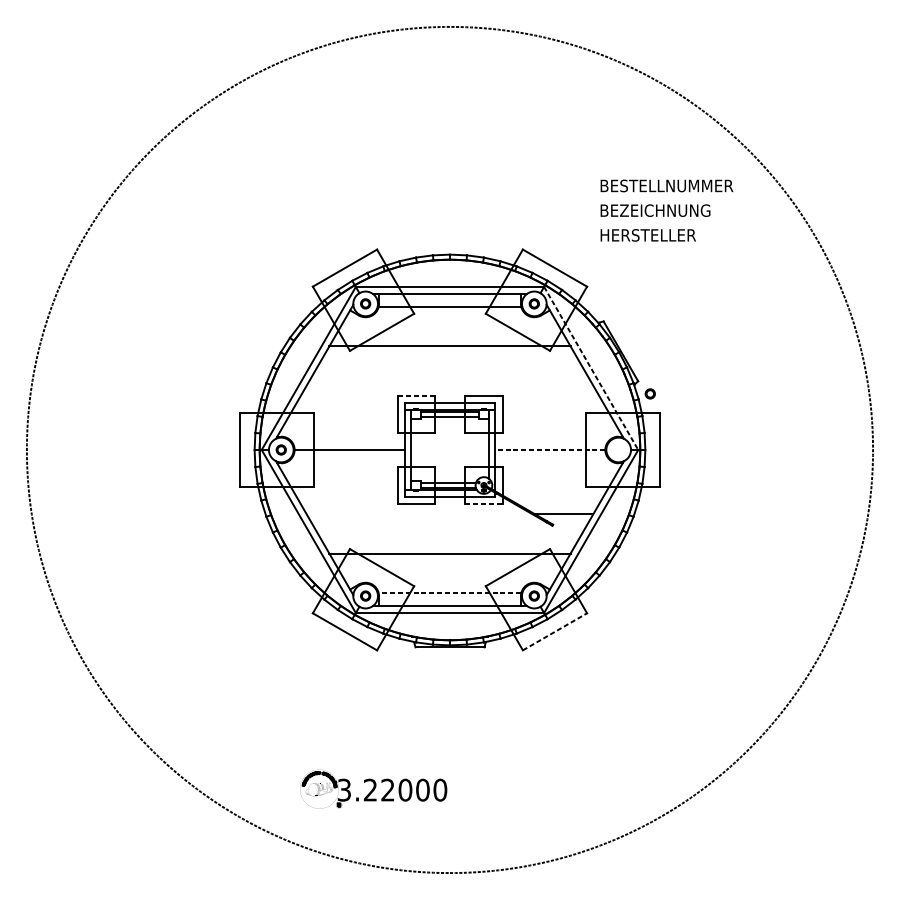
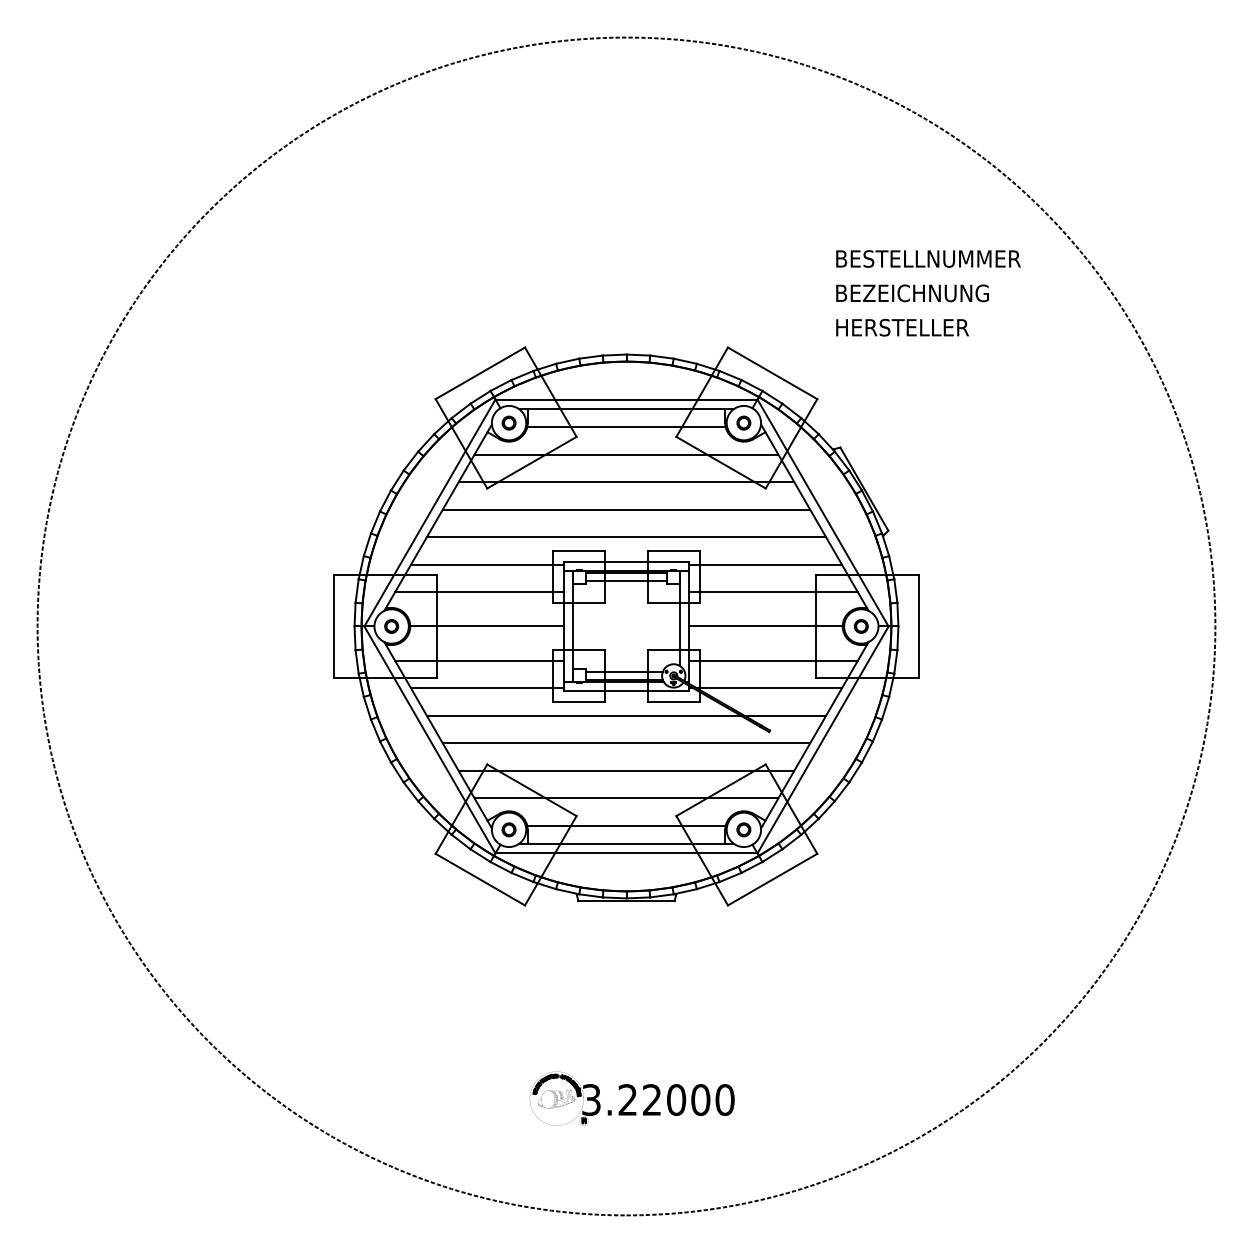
line: (450, 326) -> (626, 454), added
line: (450, 365) -> (626, 509), added
line: (591, 368) -> (823, 513), dashed -> solid
line: (450, 386) -> (626, 537), added
part: (649, 393) -> (860, 626), moved
line: (416, 396) -> (579, 551), dashed -> solid
line: (350, 405) -> (487, 564), added
line: (549, 405) -> (765, 564), added
line: (344, 425) -> (479, 592), added
line: (555, 425) -> (773, 592), added
line: (550, 450) -> (766, 626), dashed -> solid
line: (344, 474) -> (479, 660), added
line: (555, 474) -> (773, 660), added
line: (350, 494) -> (487, 688), added
line: (552, 494) -> (769, 688), added
line: (483, 503) -> (673, 701), dashed -> solid
line: (419, 513) -> (583, 715), added
line: (450, 534) -> (626, 743), added
line: (450, 573) -> (626, 798), added
line: (450, 592) -> (626, 825), dashed -> solid
line: (554, 631) -> (772, 879), dashed -> solid
part: (373, 789) -> (631, 1098), moved

